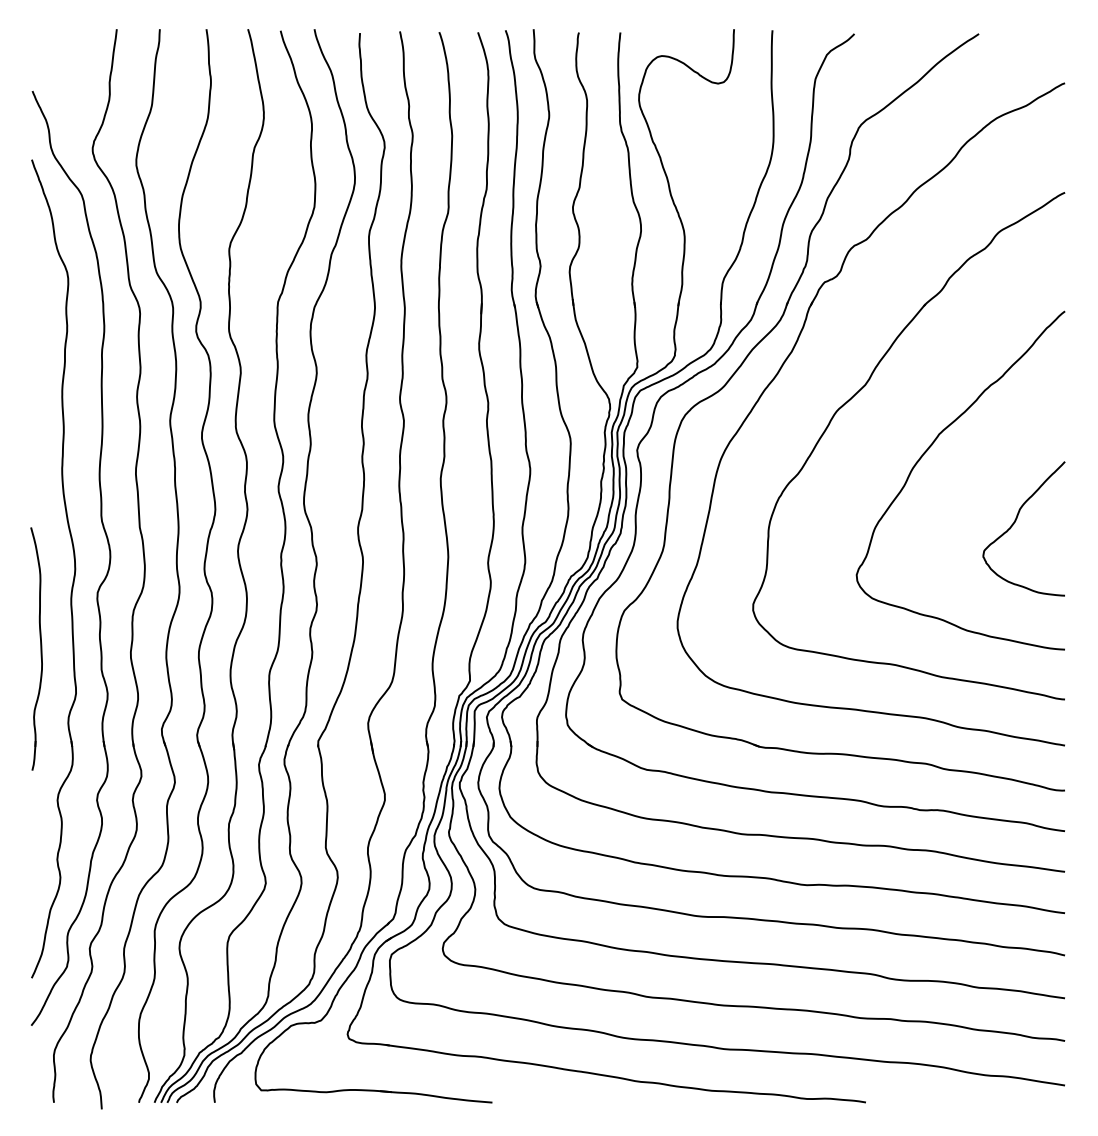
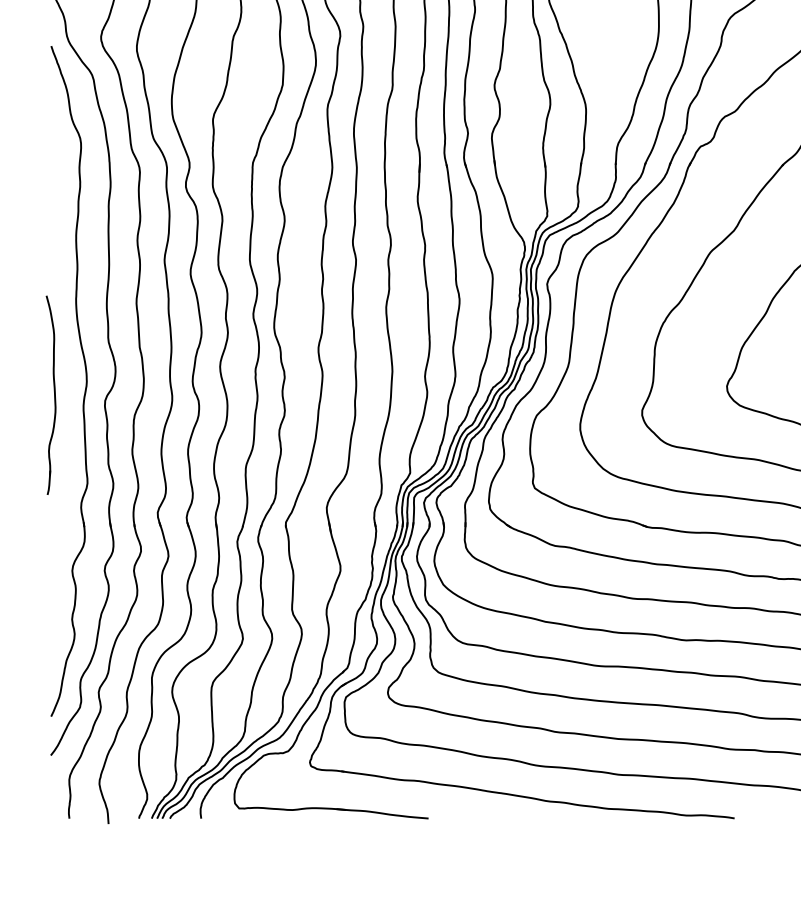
part: (36, 648) -> (50, 394), moved

